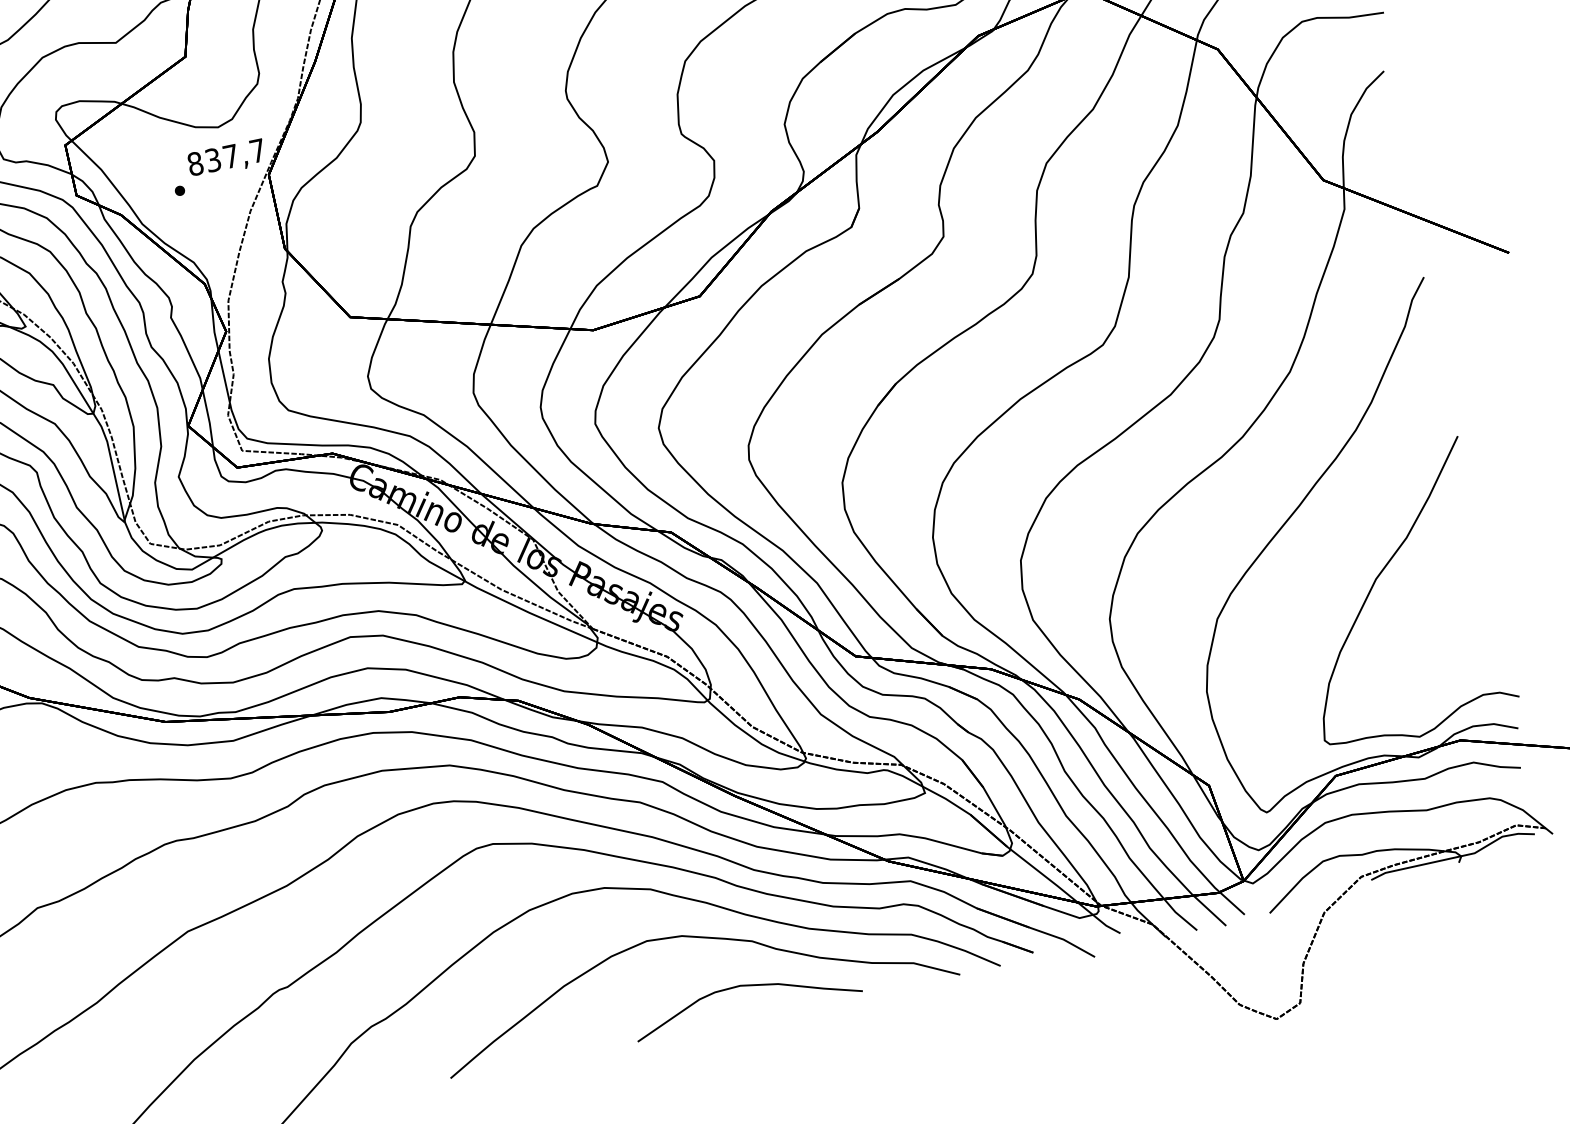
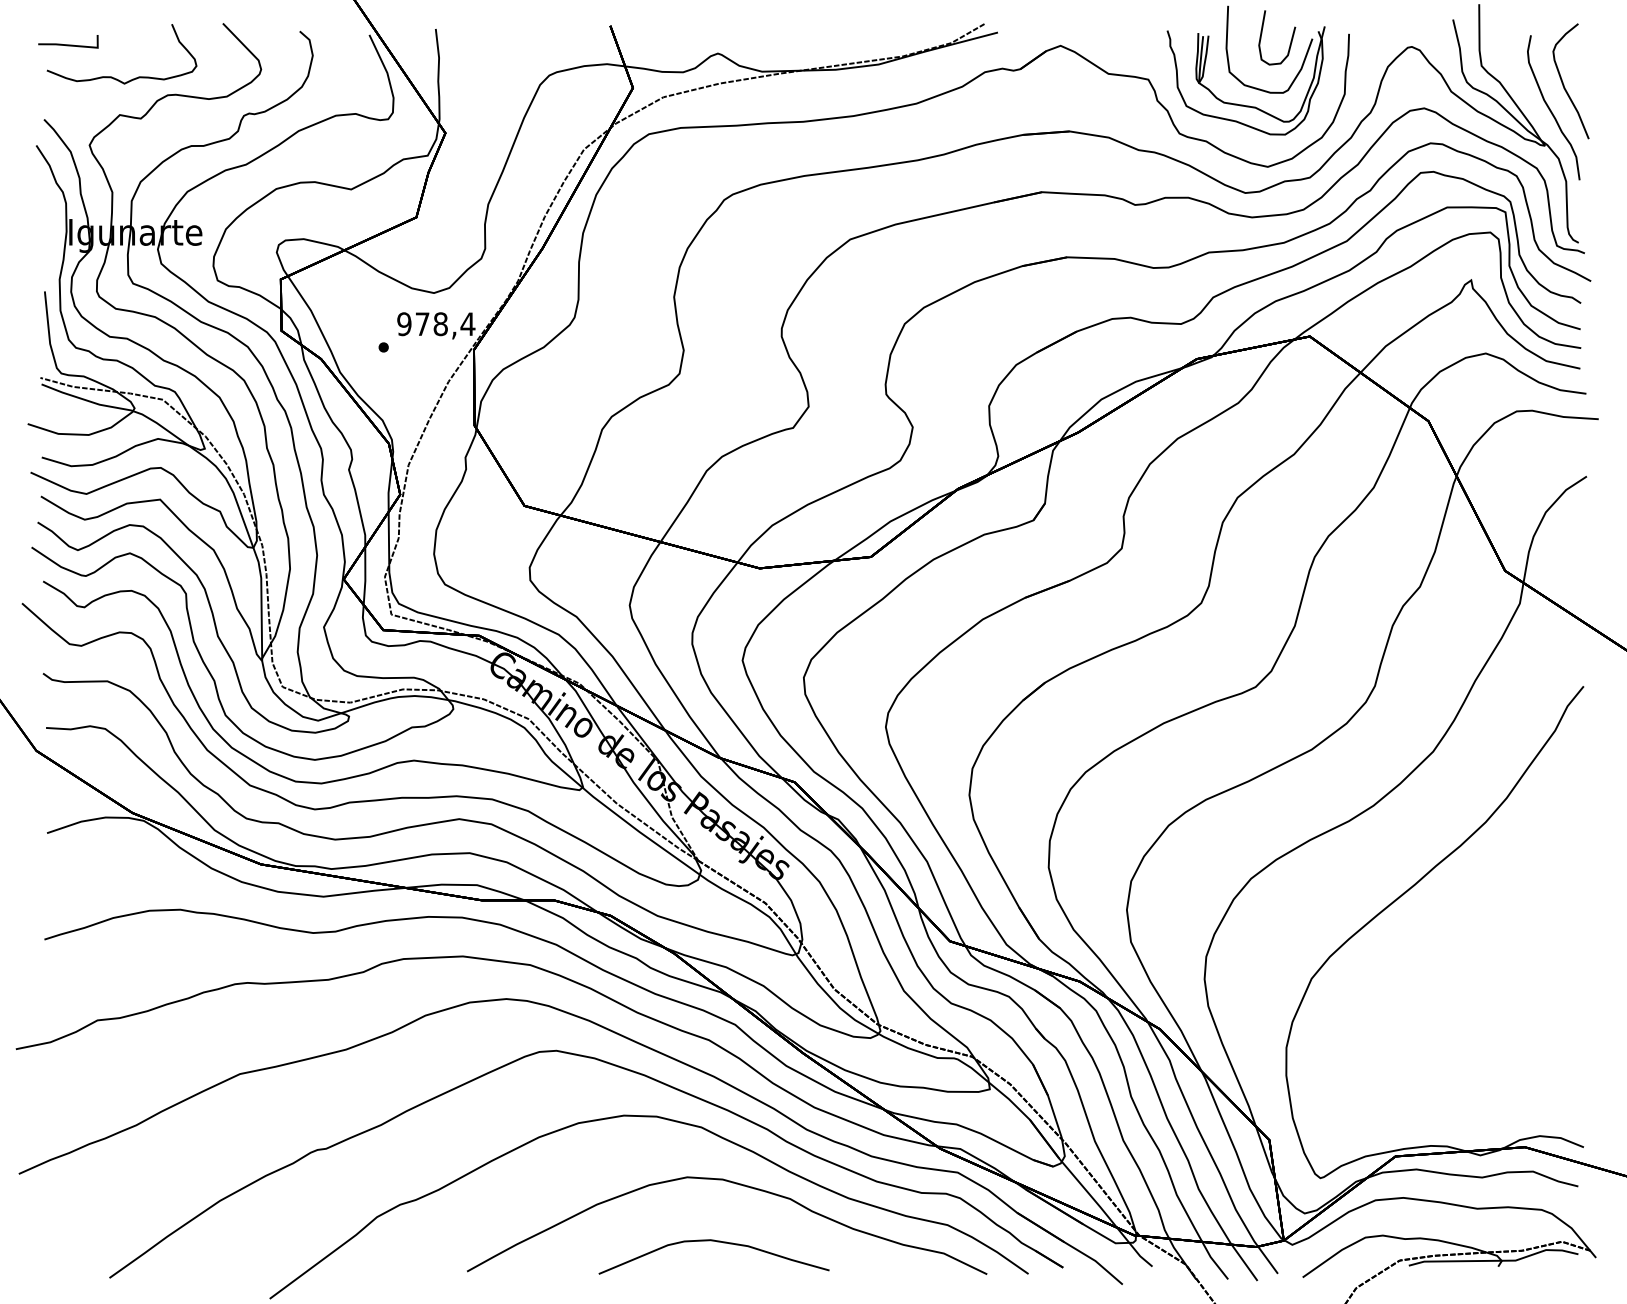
text: (226, 157) -> (436, 324), 837,7 -> 978,4
curve: (1374, 584) -> (1472, 977), removed
curve: (747, 986) -> (717, 1242), moved

